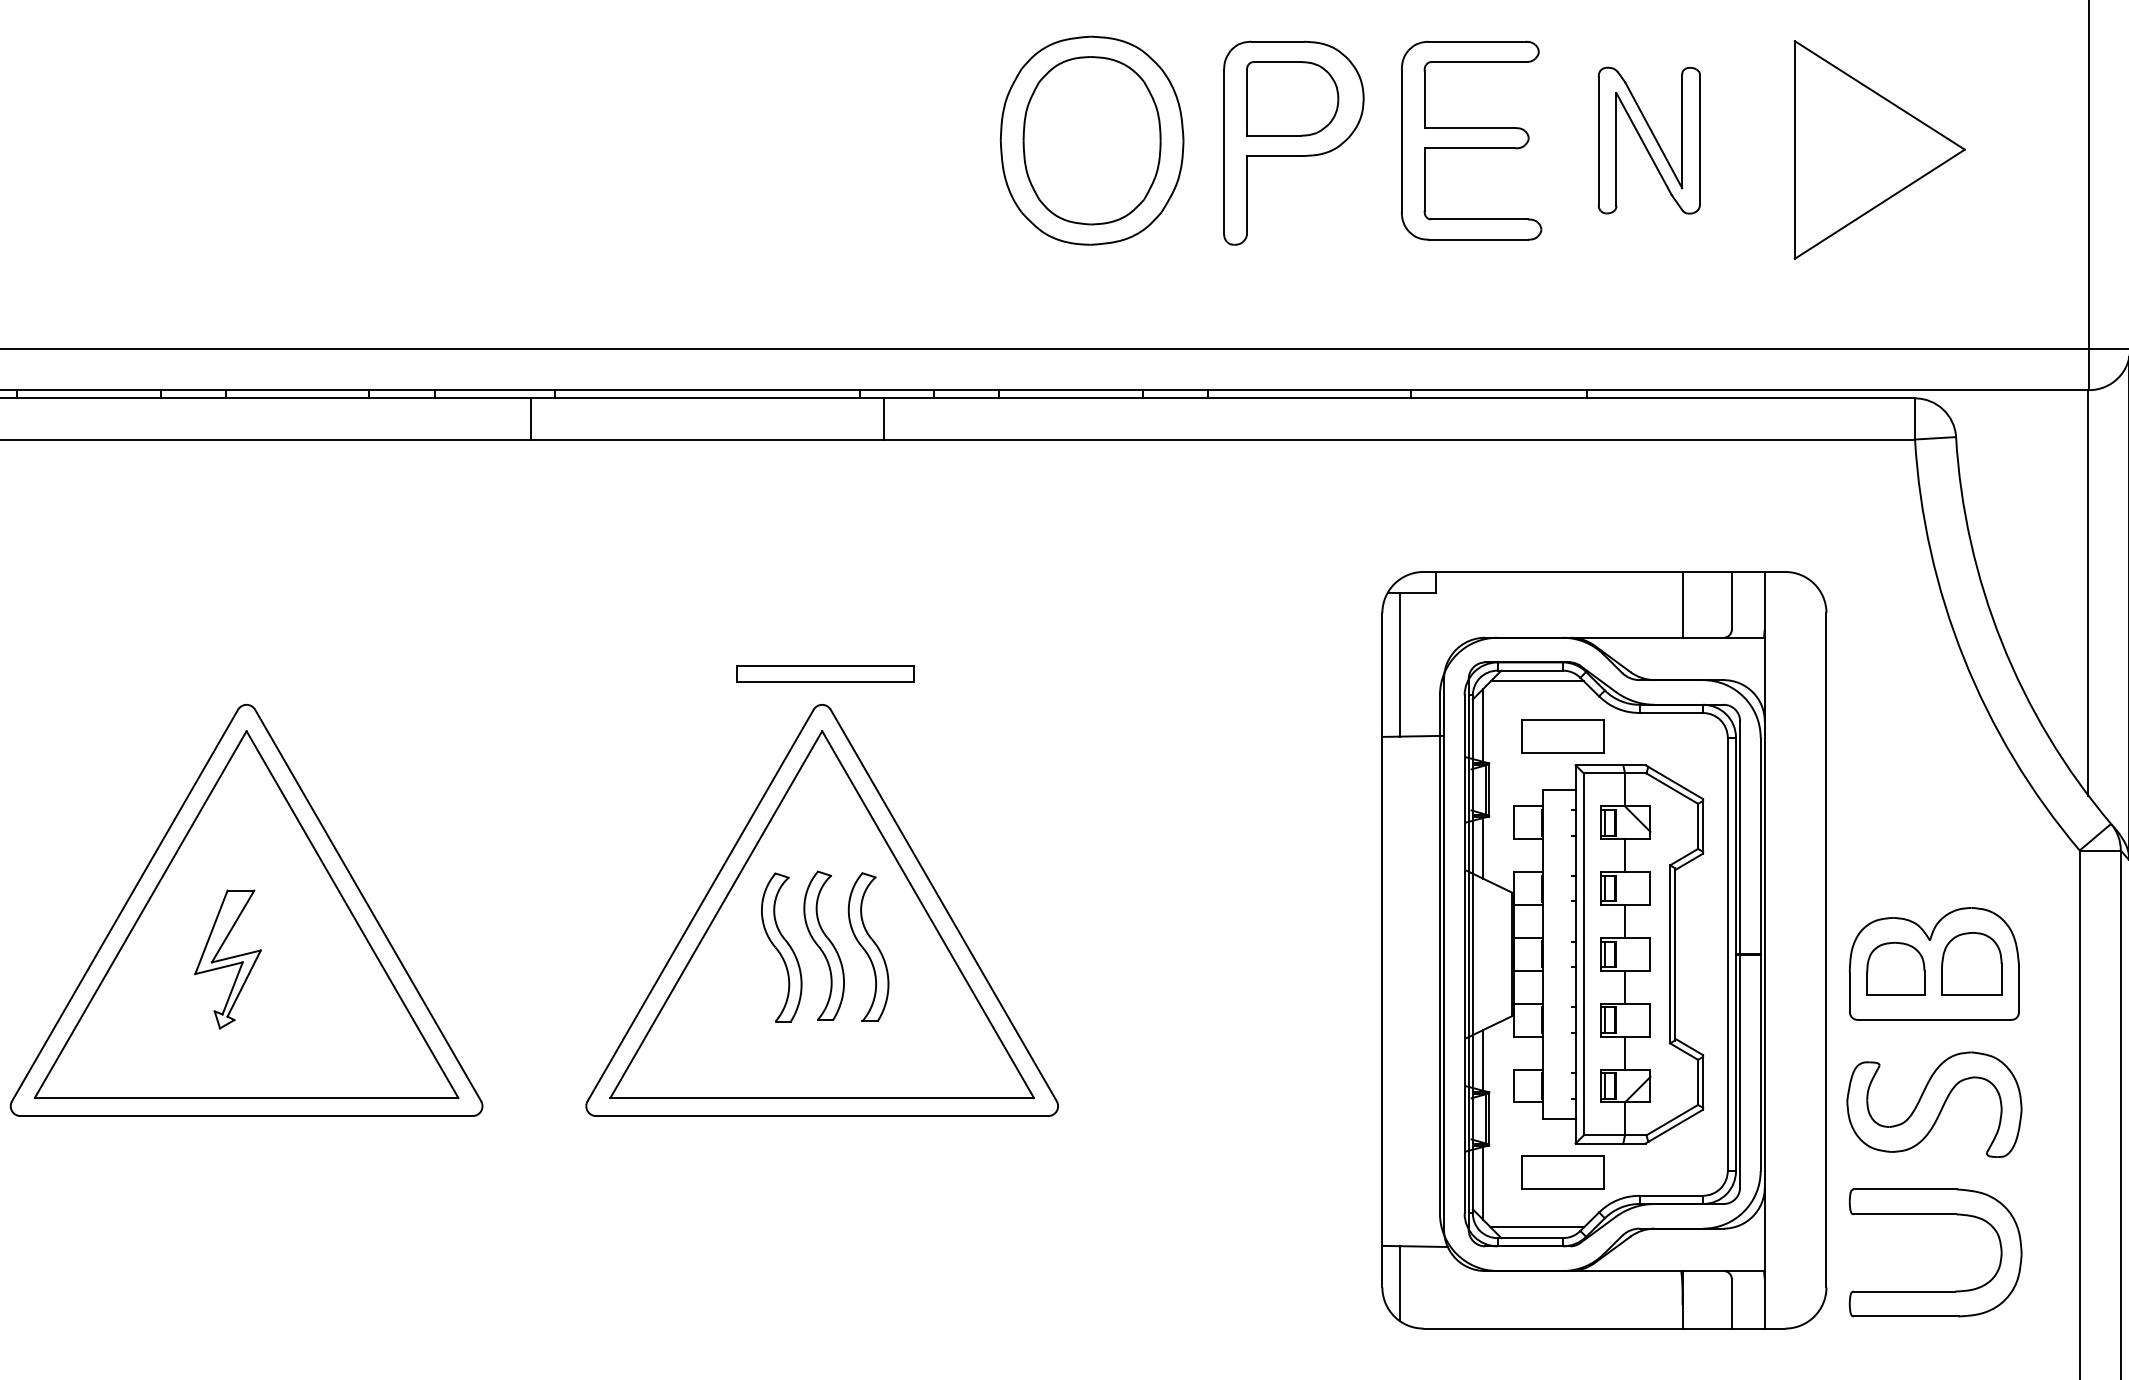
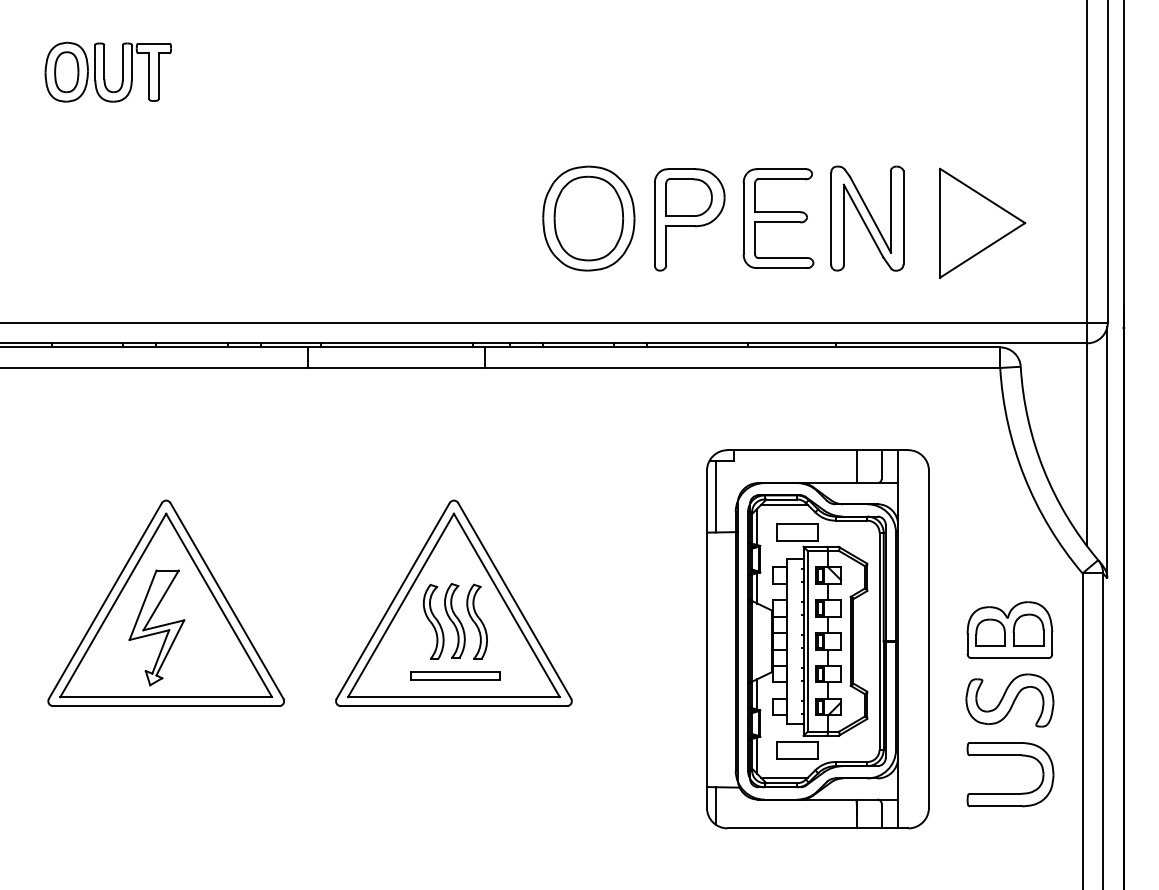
part: (1649, 140) -> (867, 218), size x1.43
part: (825, 672) -> (455, 675), moved
part: (1603, 950) -> (817, 639), moved
part: (227, 958) -> (156, 627), size x1.67

